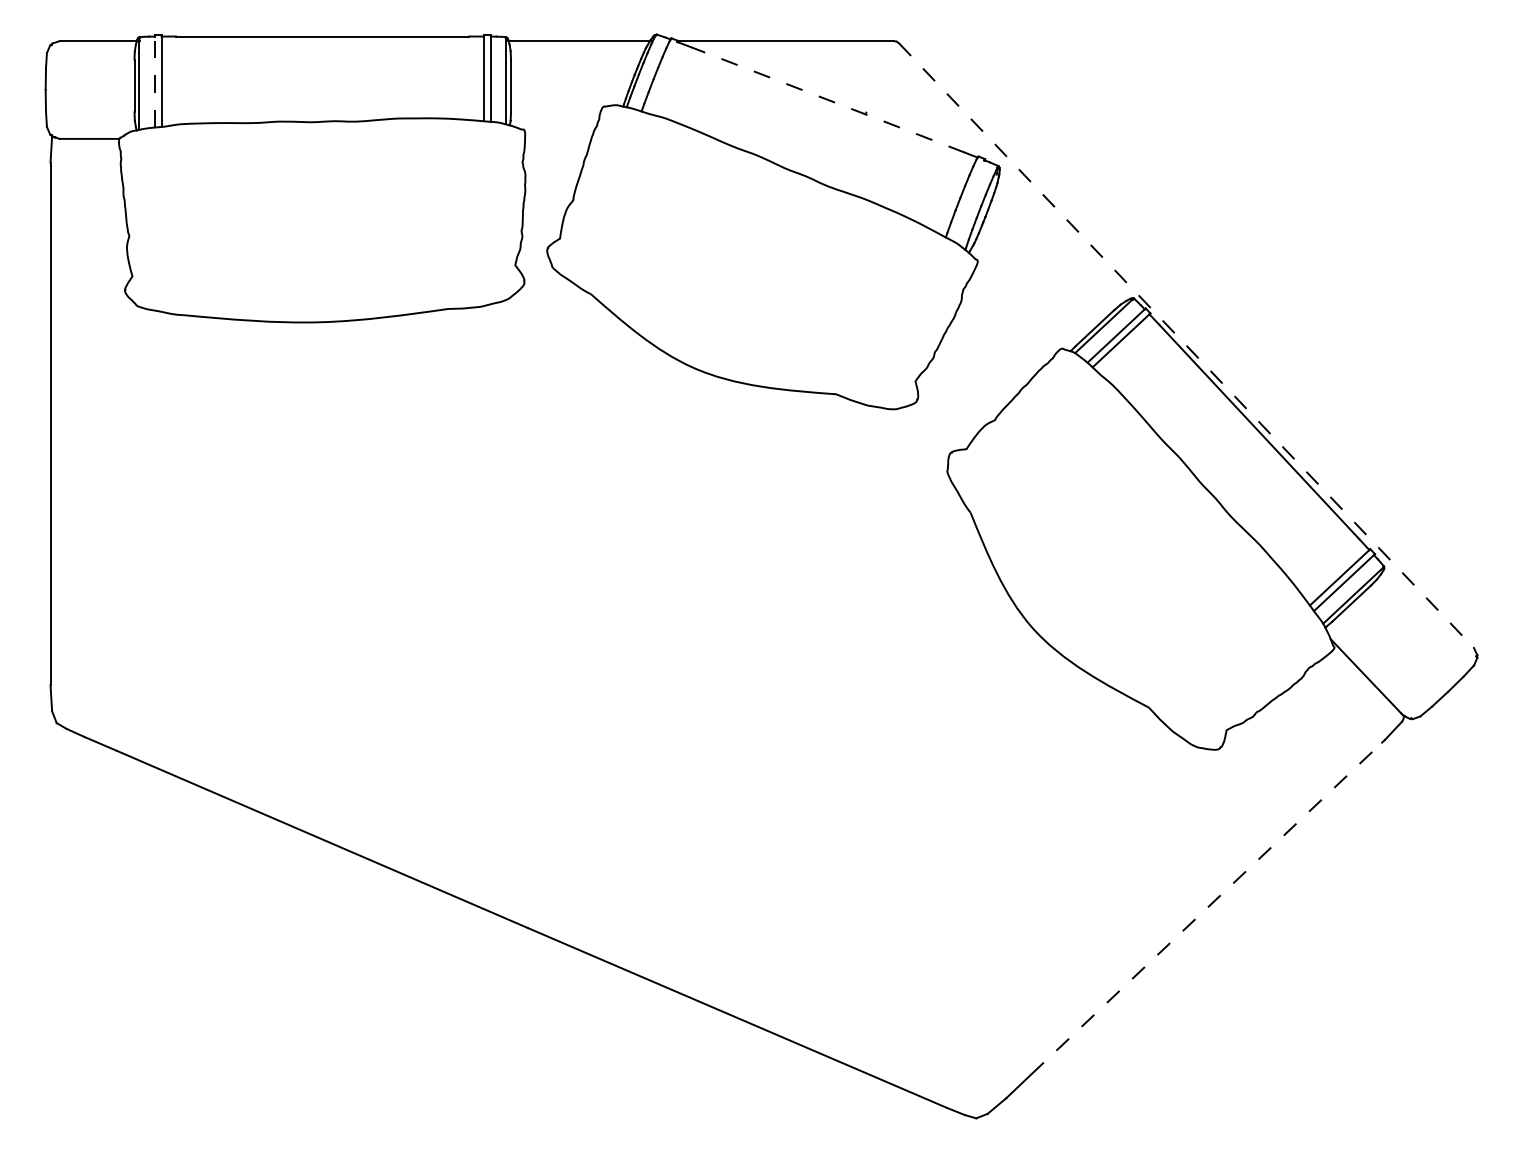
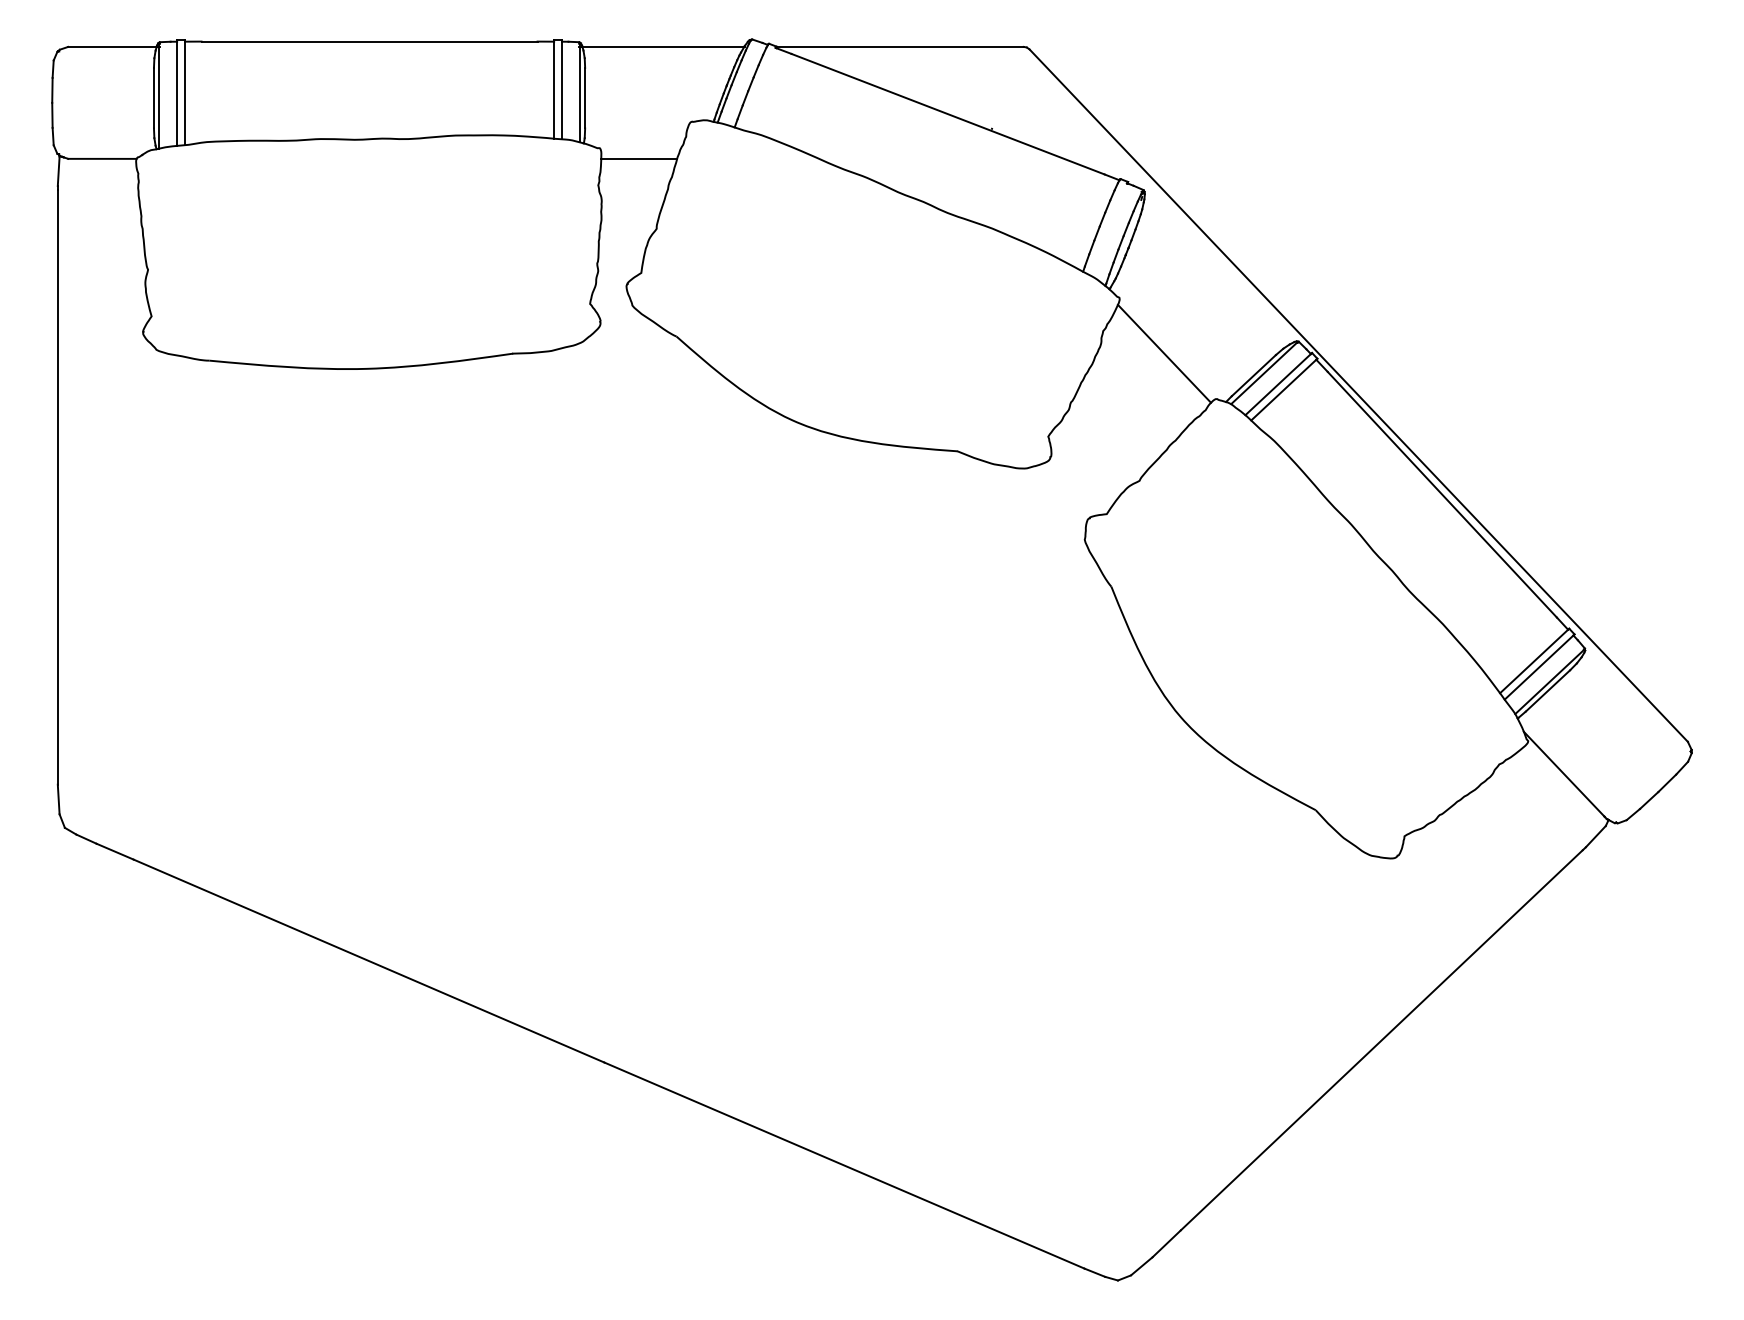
line: (154, 81) -> (176, 93), dashed -> solid
line: (828, 99) -> (948, 113), dashed -> solid
line: (558, 138) -> (639, 158), added
line: (1016, 308) -> (1164, 353), added
line: (1186, 346) -> (1358, 396), dashed -> solid
line: (1206, 908) -> (1381, 1040), dashed -> solid

